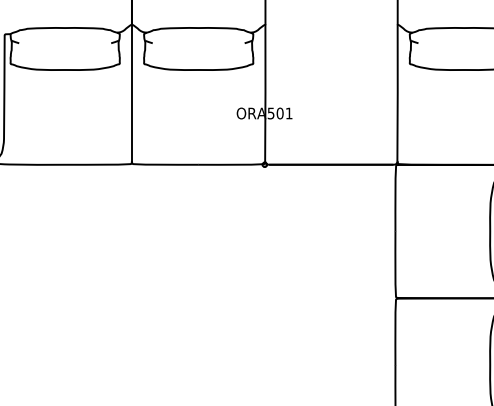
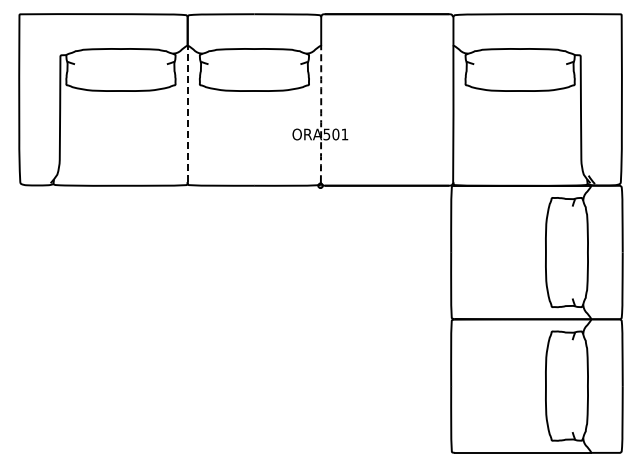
line: (131, 92) -> (187, 113), solid -> dashed
arc: (265, 92) -> (321, 113), solid -> dashed

